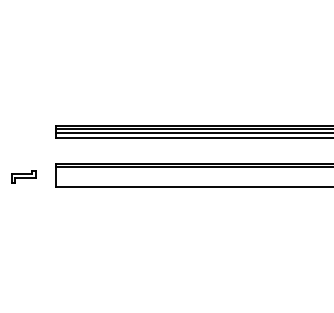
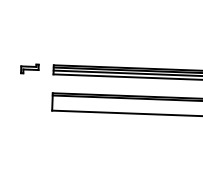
part: (23, 176) -> (29, 68), moved

